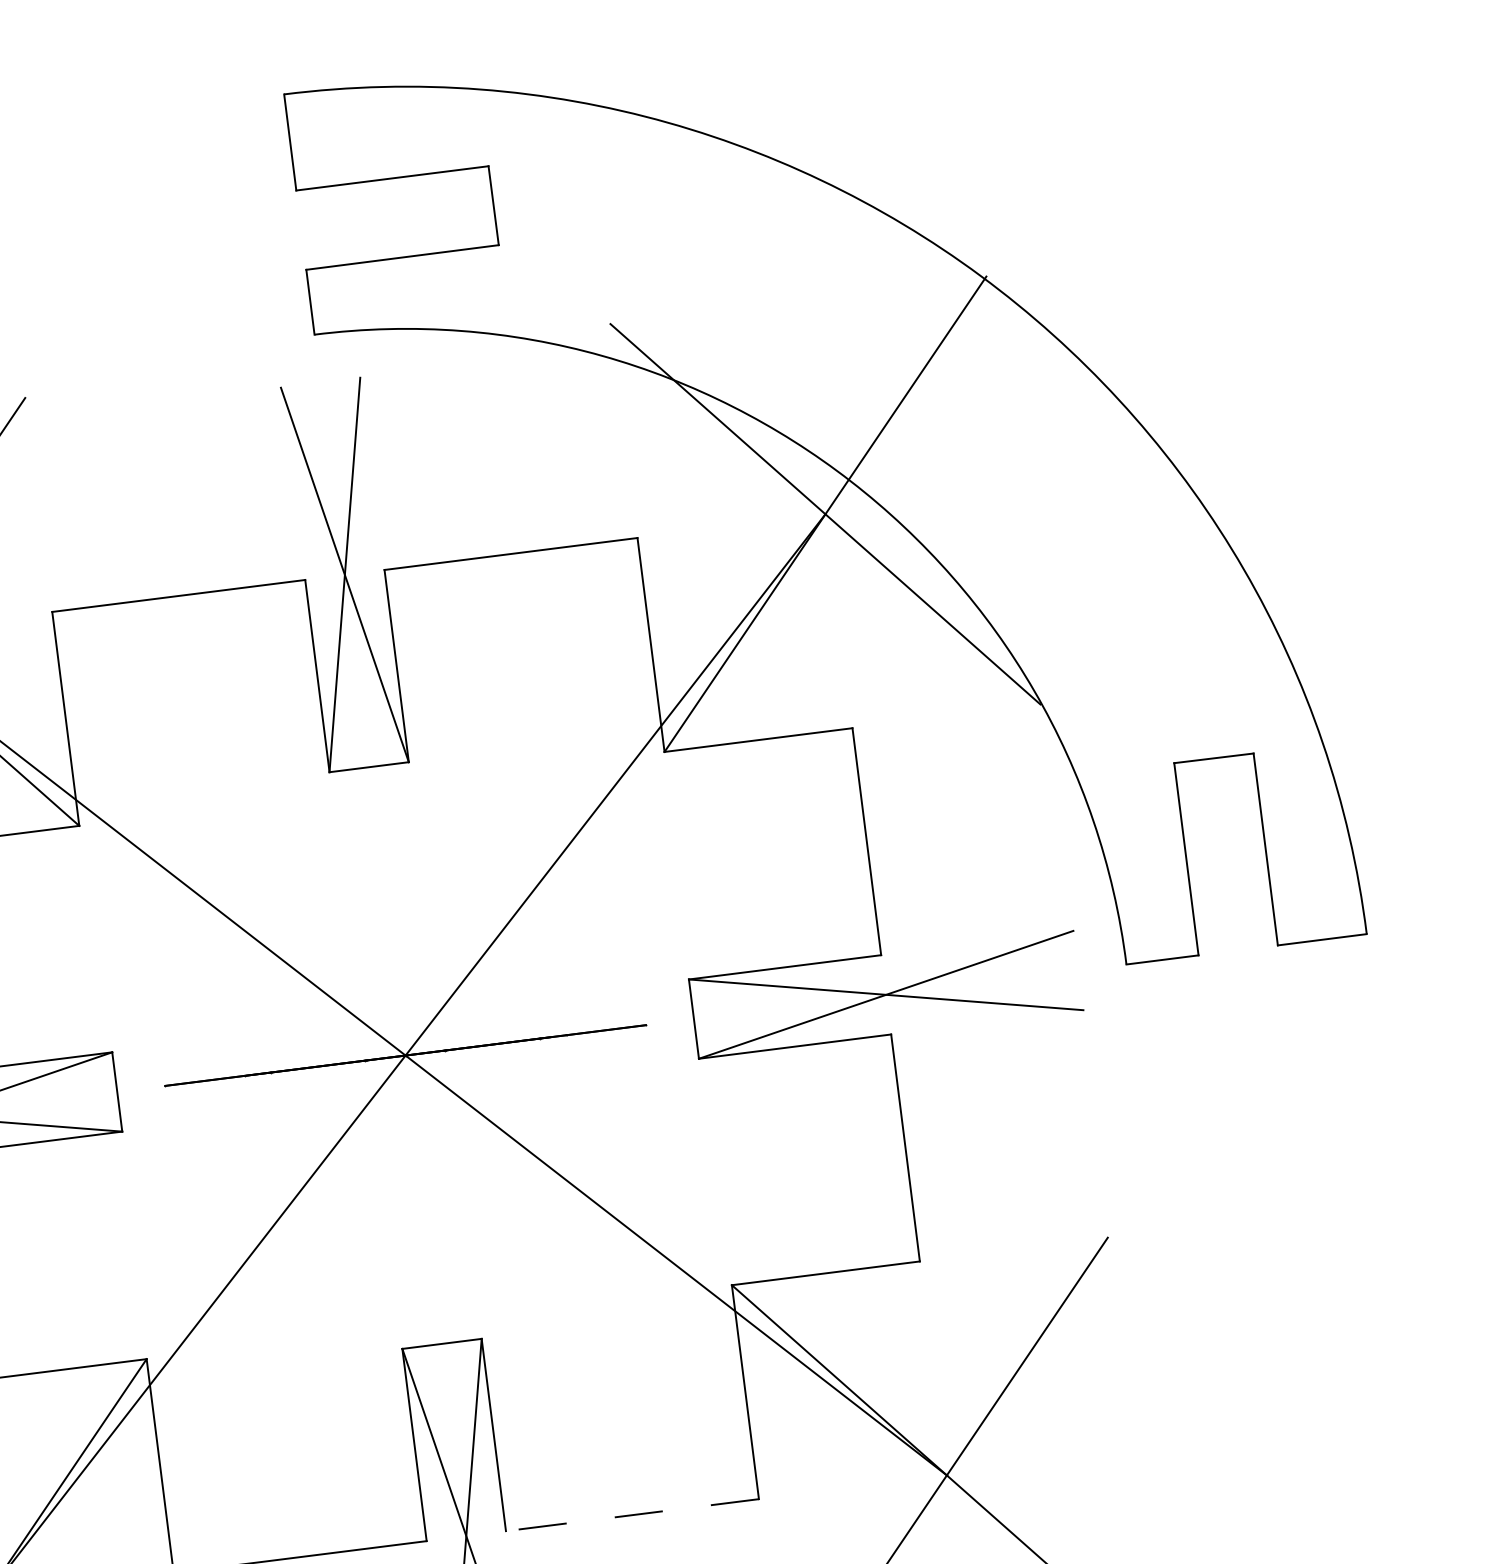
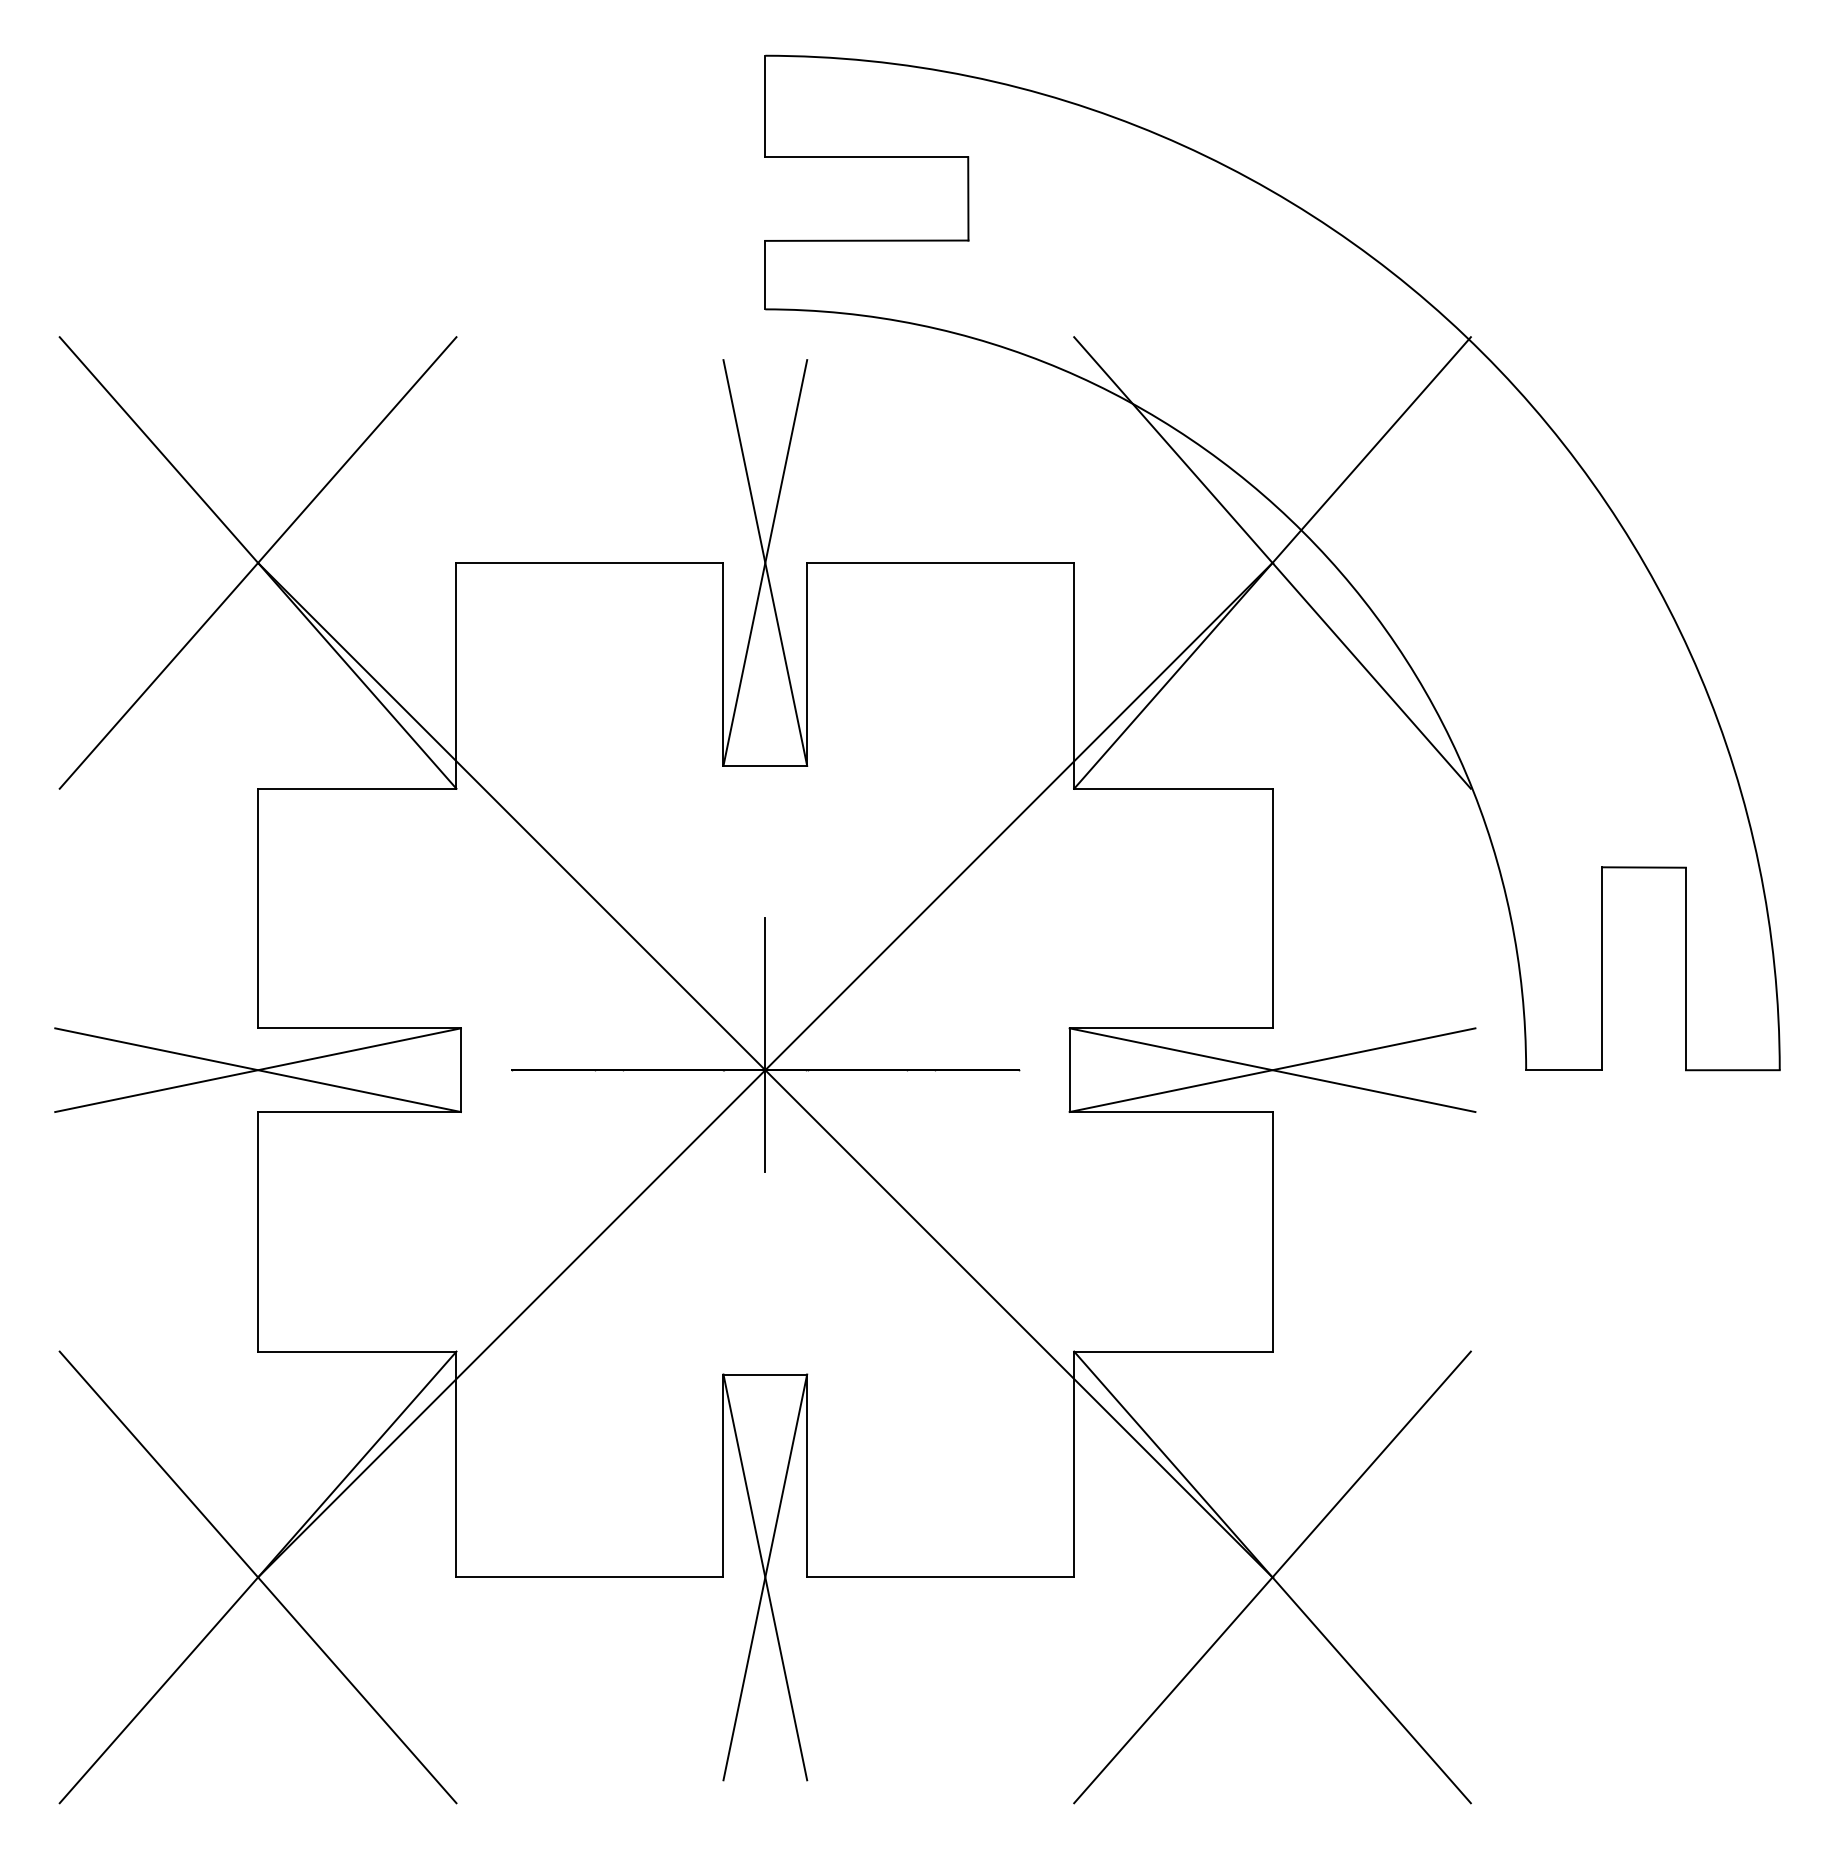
line: (402, 1031) -> (765, 1044), added
line: (632, 1515) -> (940, 1577), dashed -> solid

